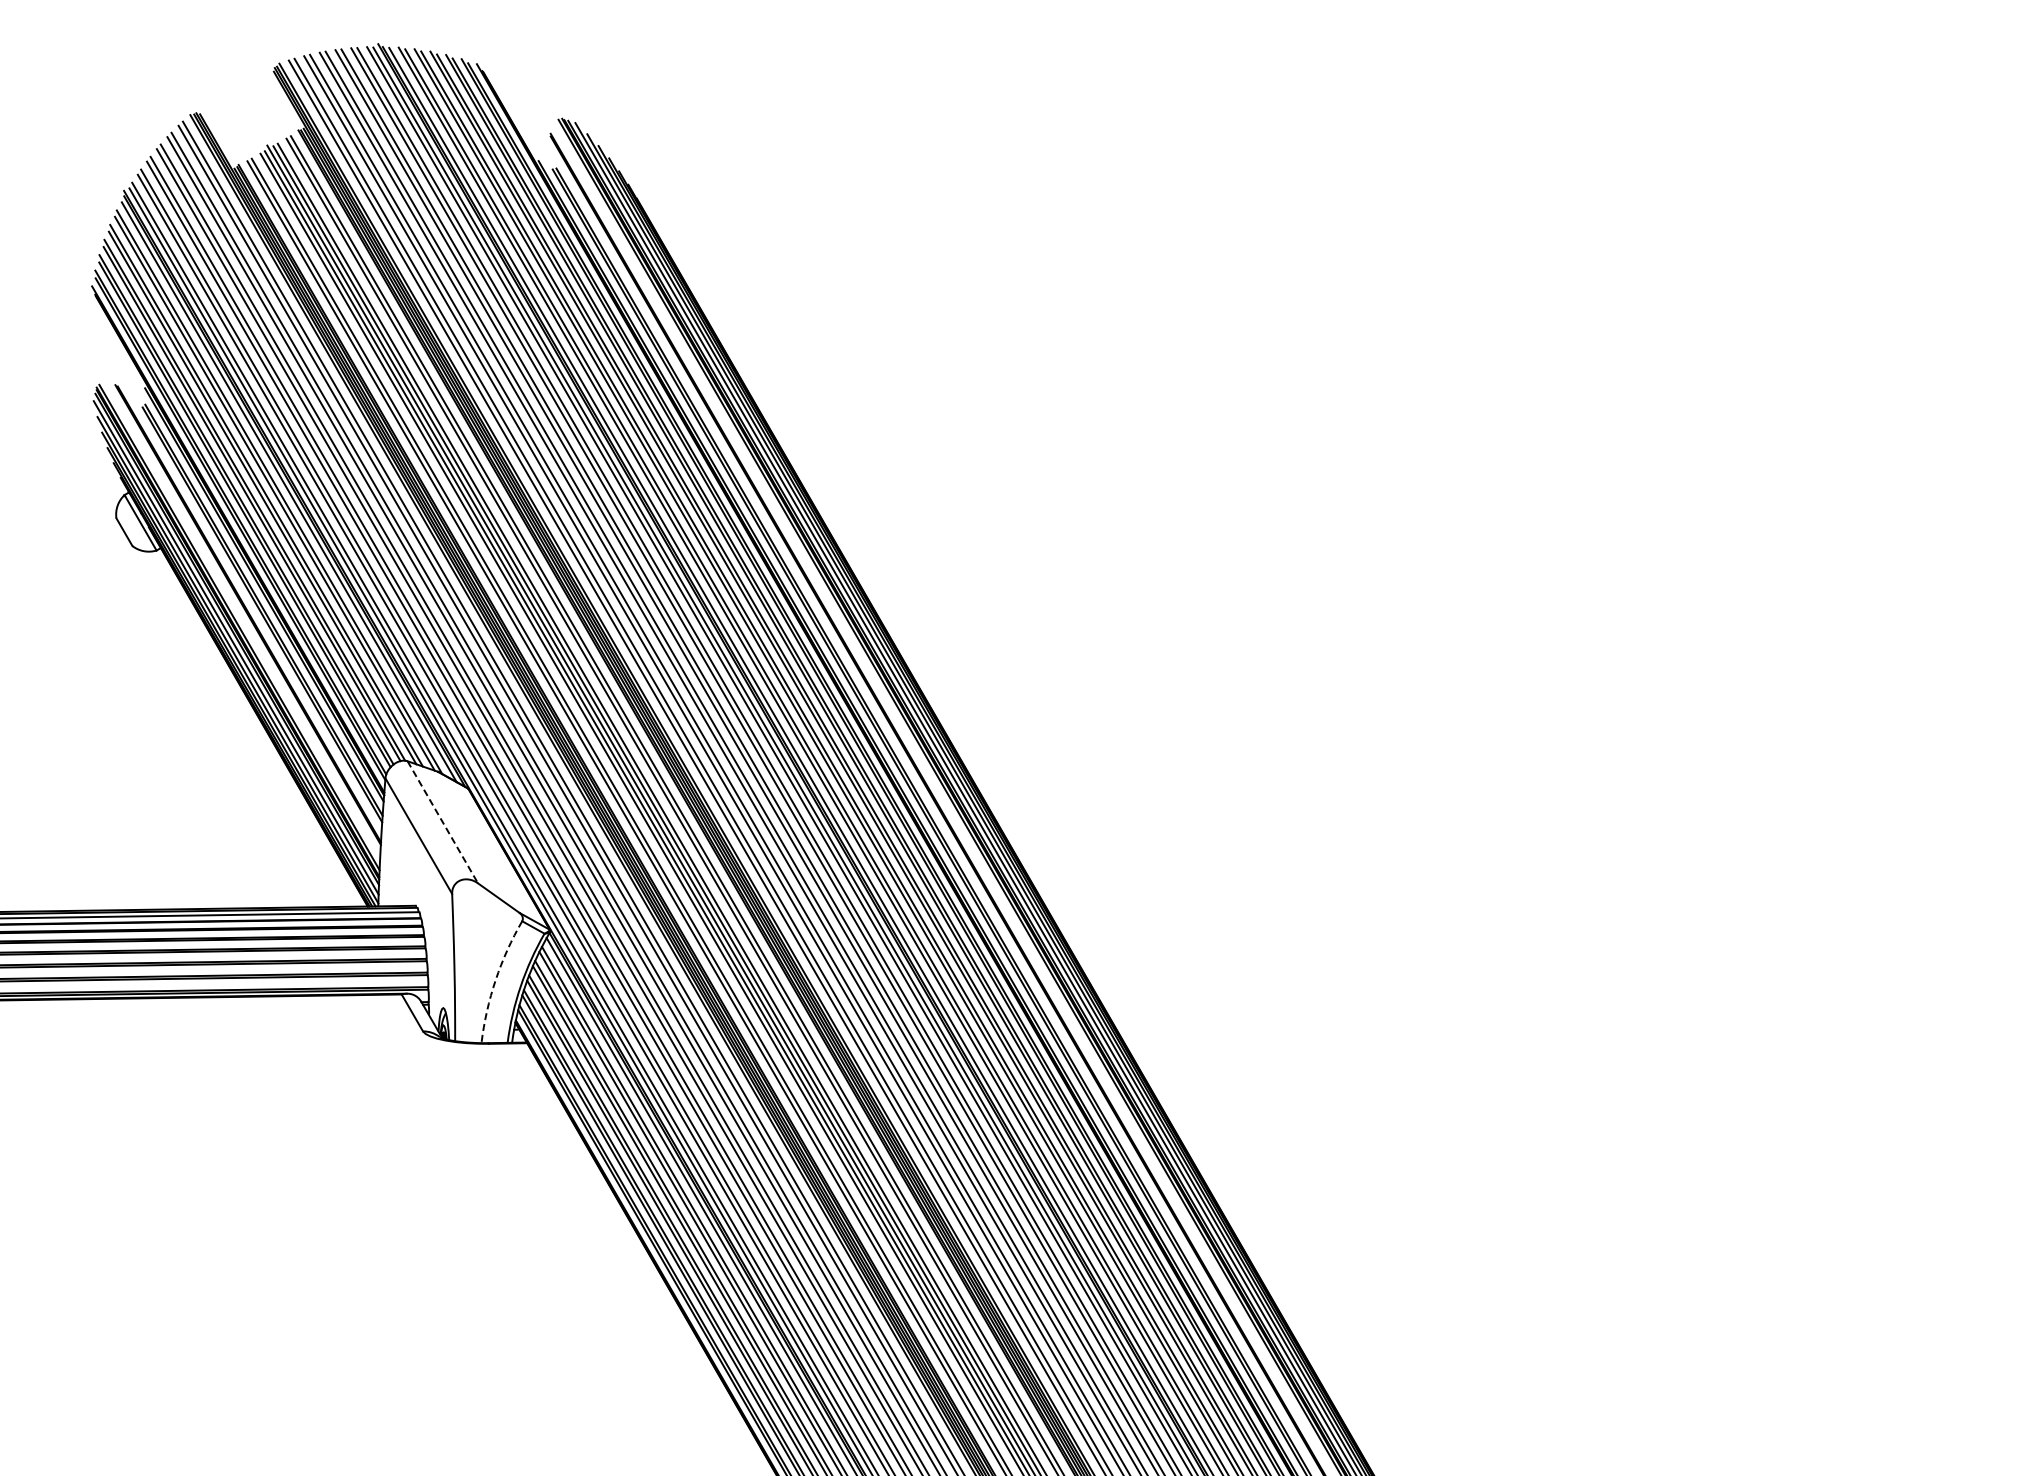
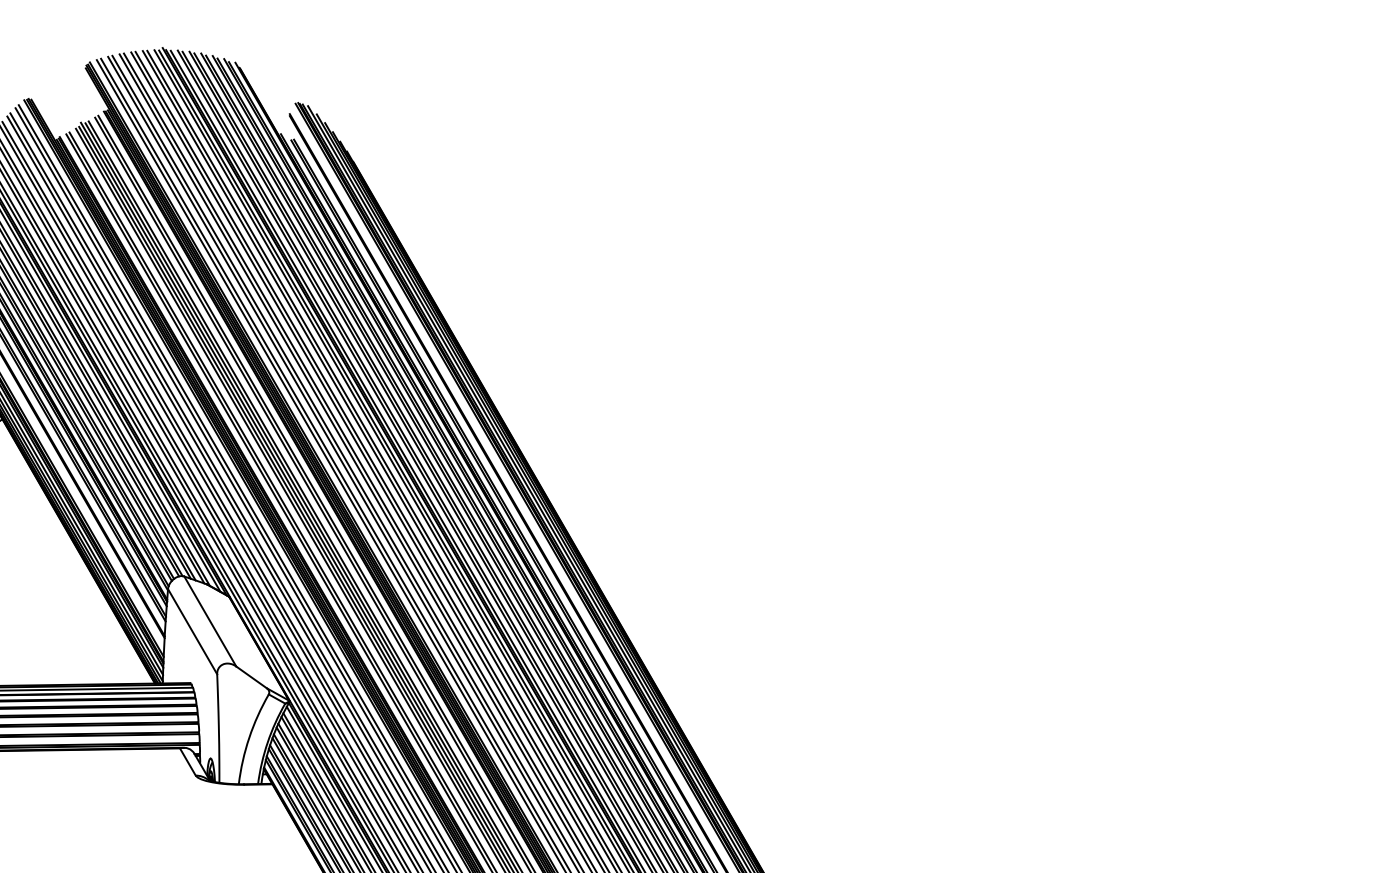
line: (442, 822) -> (210, 621), dashed -> solid
arc: (495, 980) -> (249, 738), dashed -> solid

